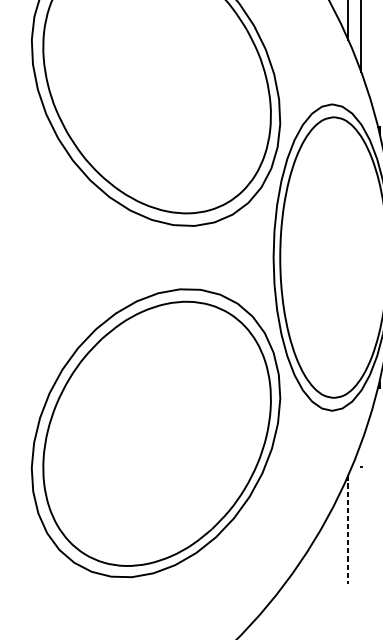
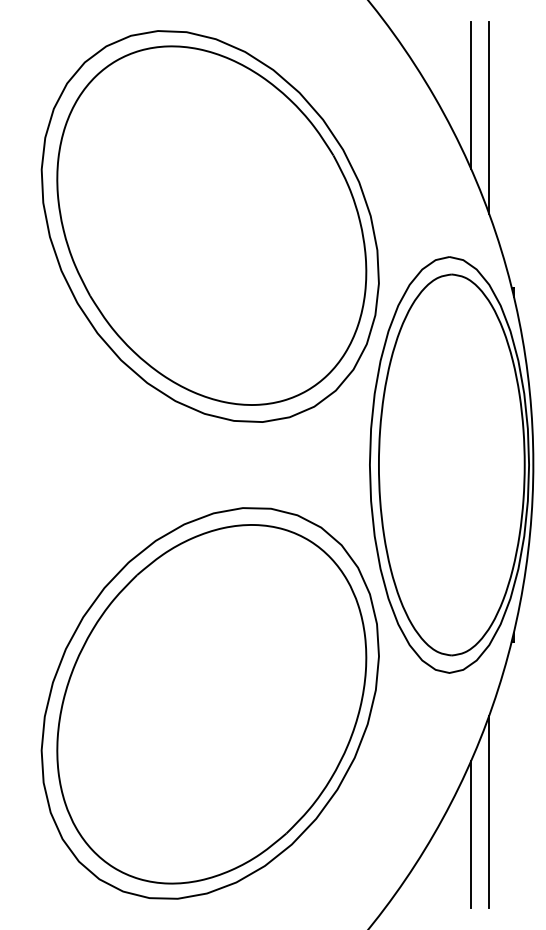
line: (360, 512) -> (488, 811), added
line: (348, 529) -> (471, 834), dashed -> solid

